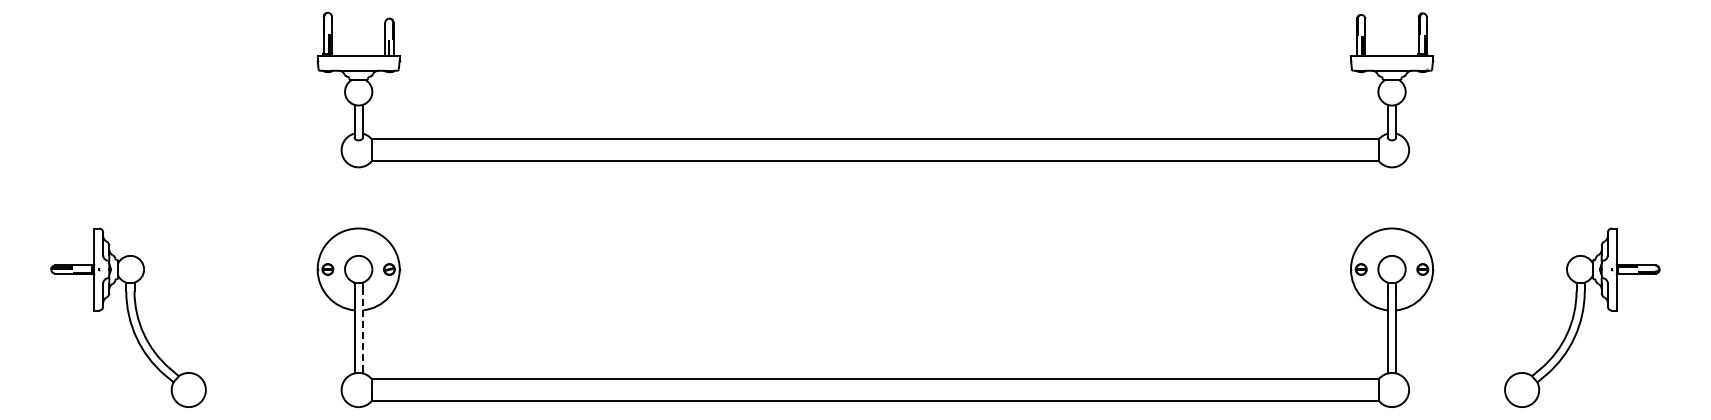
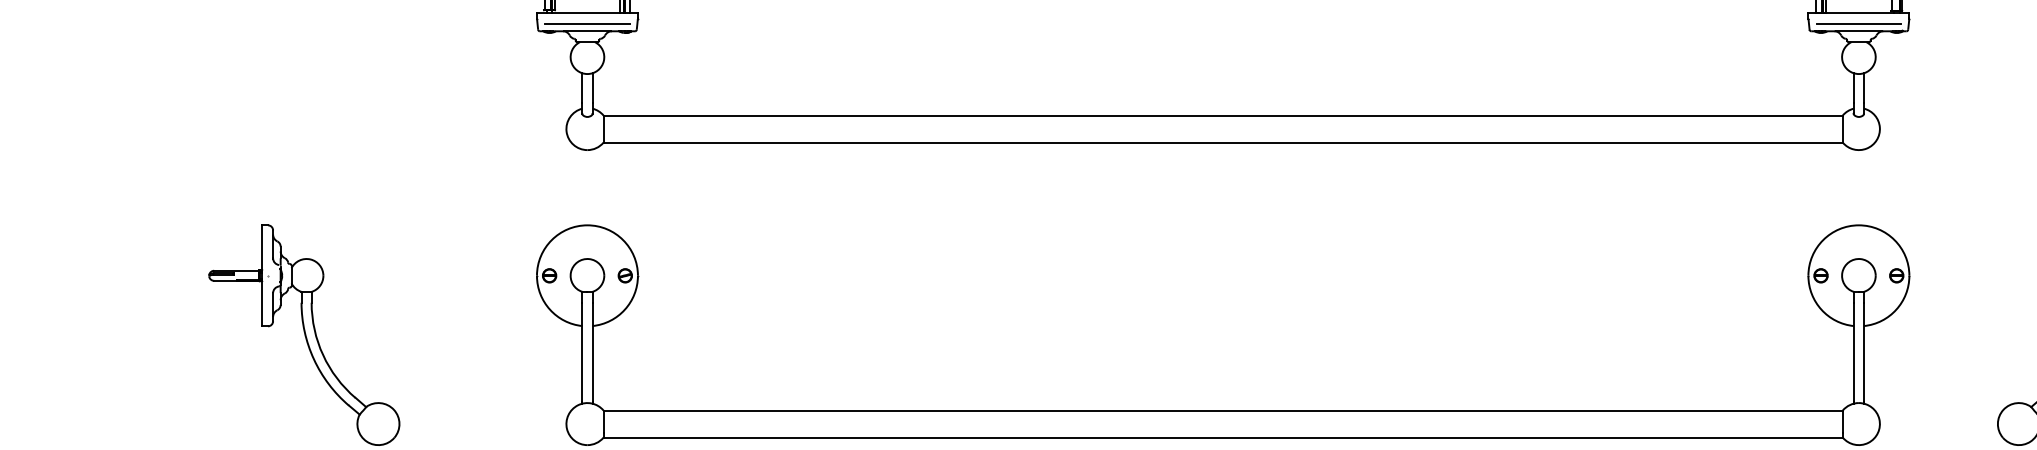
line: (358, 64) -> (587, 23), added
line: (1391, 64) -> (1858, 23), added
line: (362, 331) -> (592, 352), dashed -> solid

